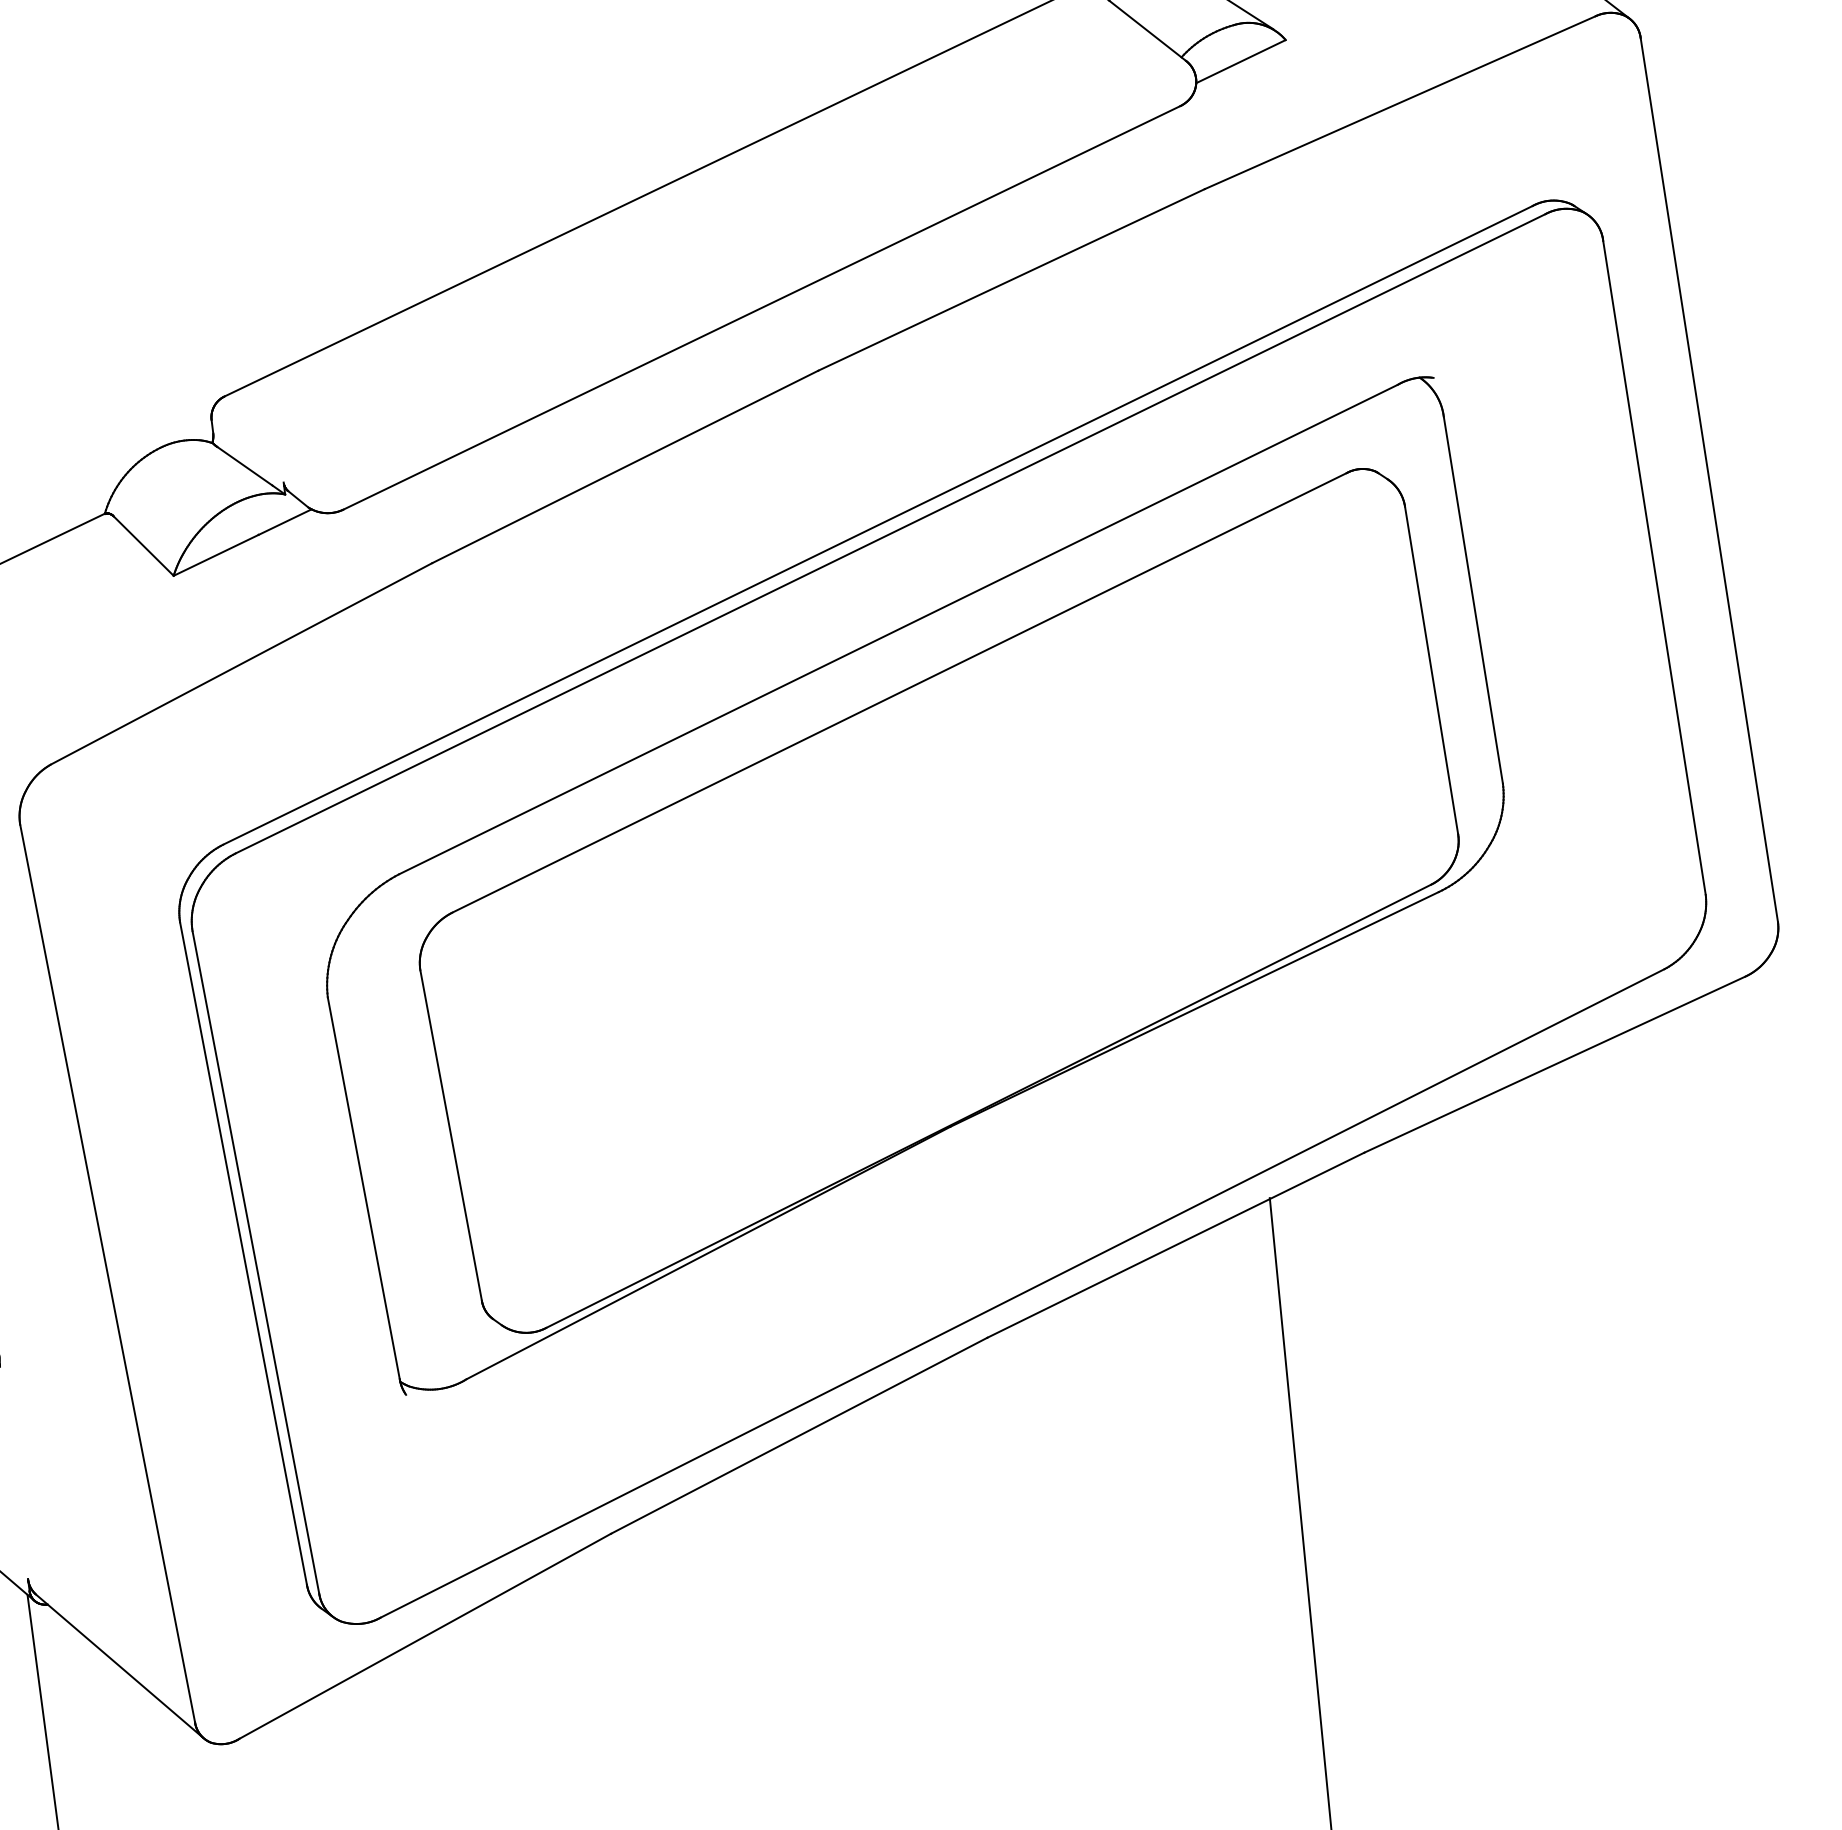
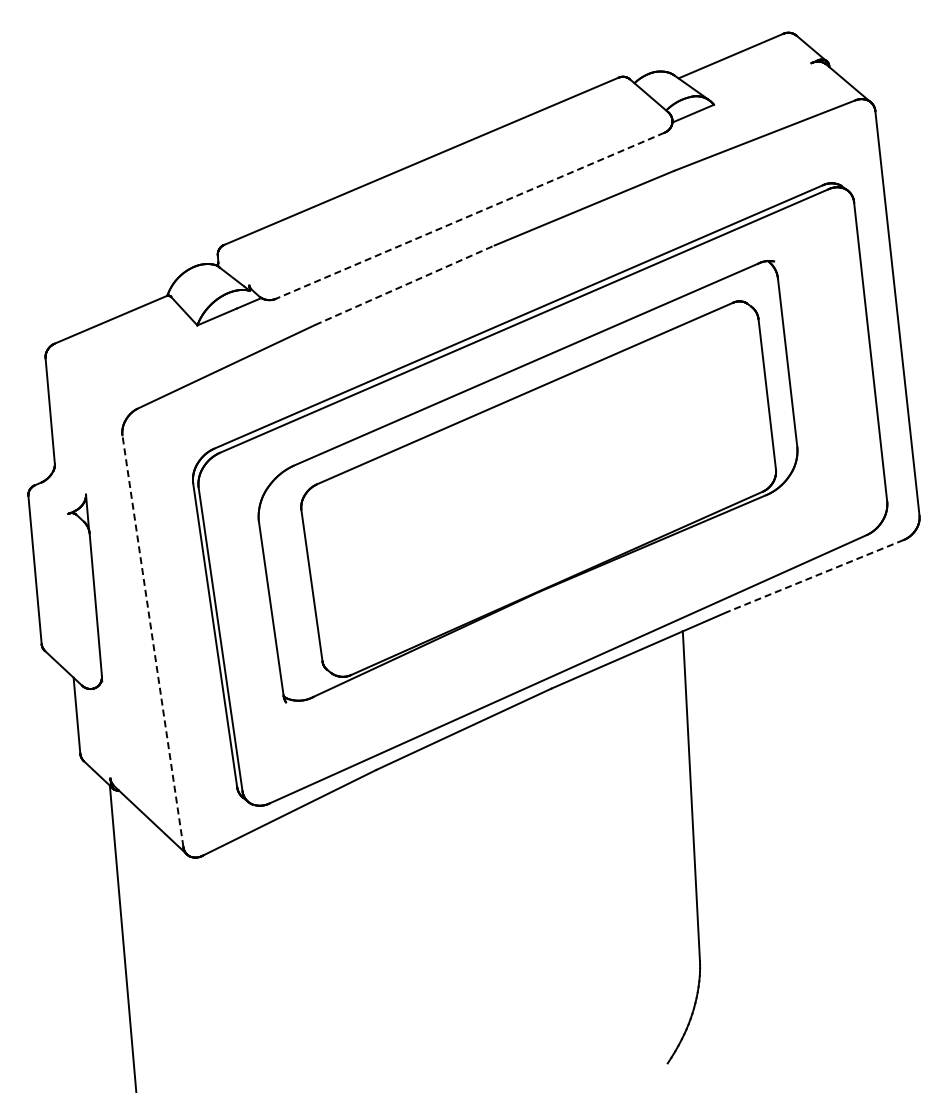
line: (760, 307) -> (469, 215), solid -> dashed
line: (626, 467) -> (405, 285), solid -> dashed
line: (1555, 1065) -> (815, 576), solid -> dashed
line: (106, 1271) -> (152, 640), solid -> dashed

